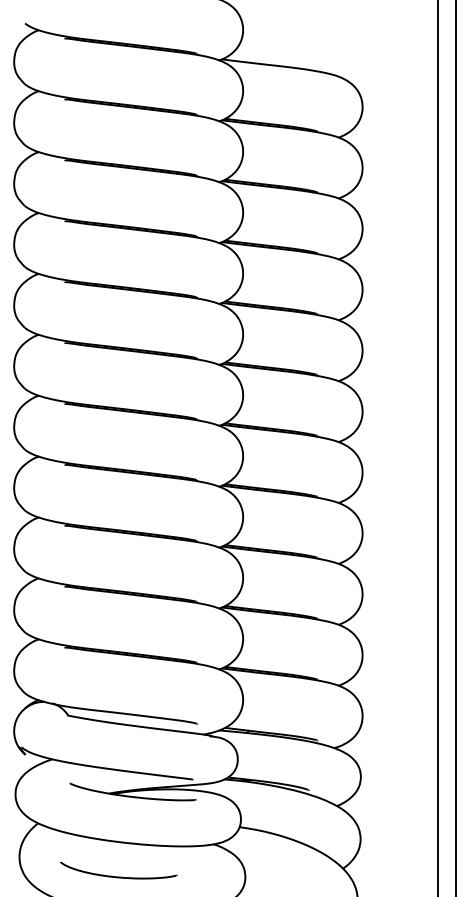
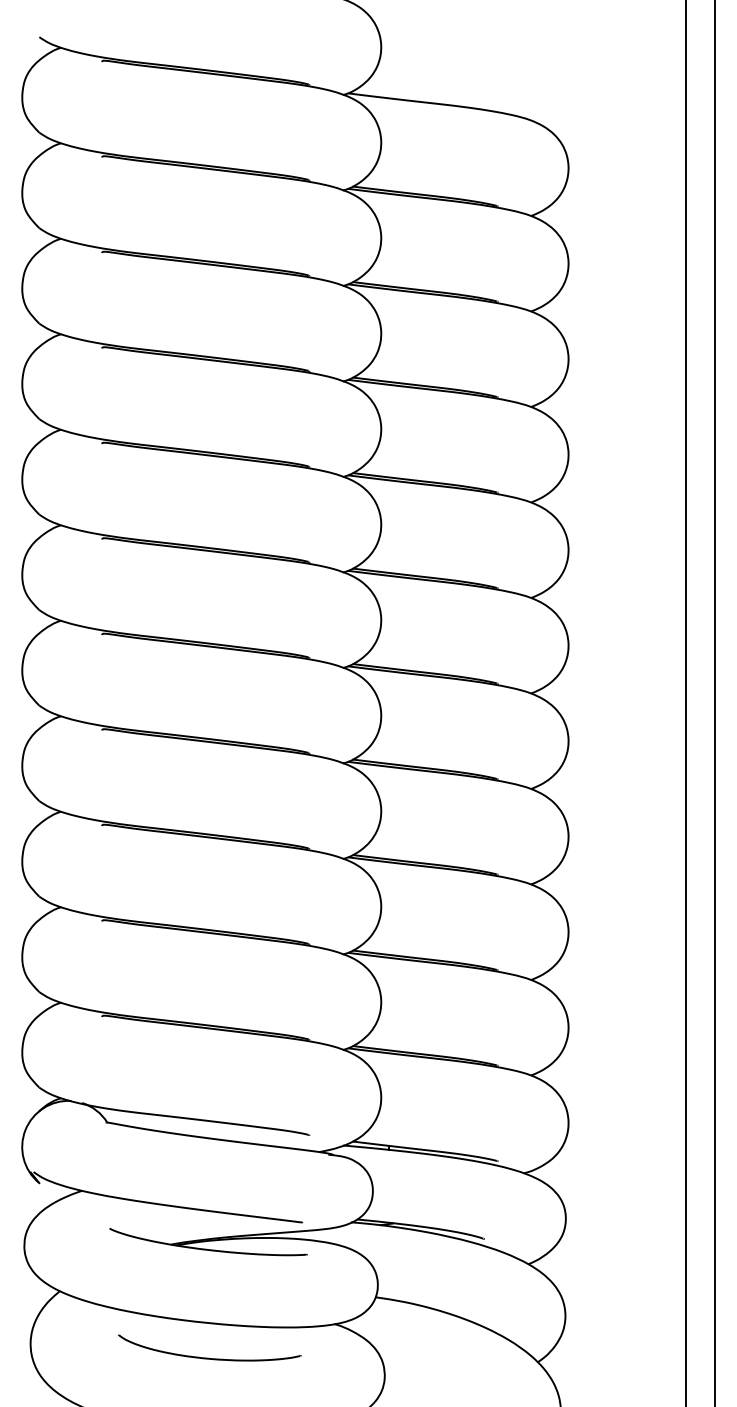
curve: (118, 876) -> (209, 1357), moved

